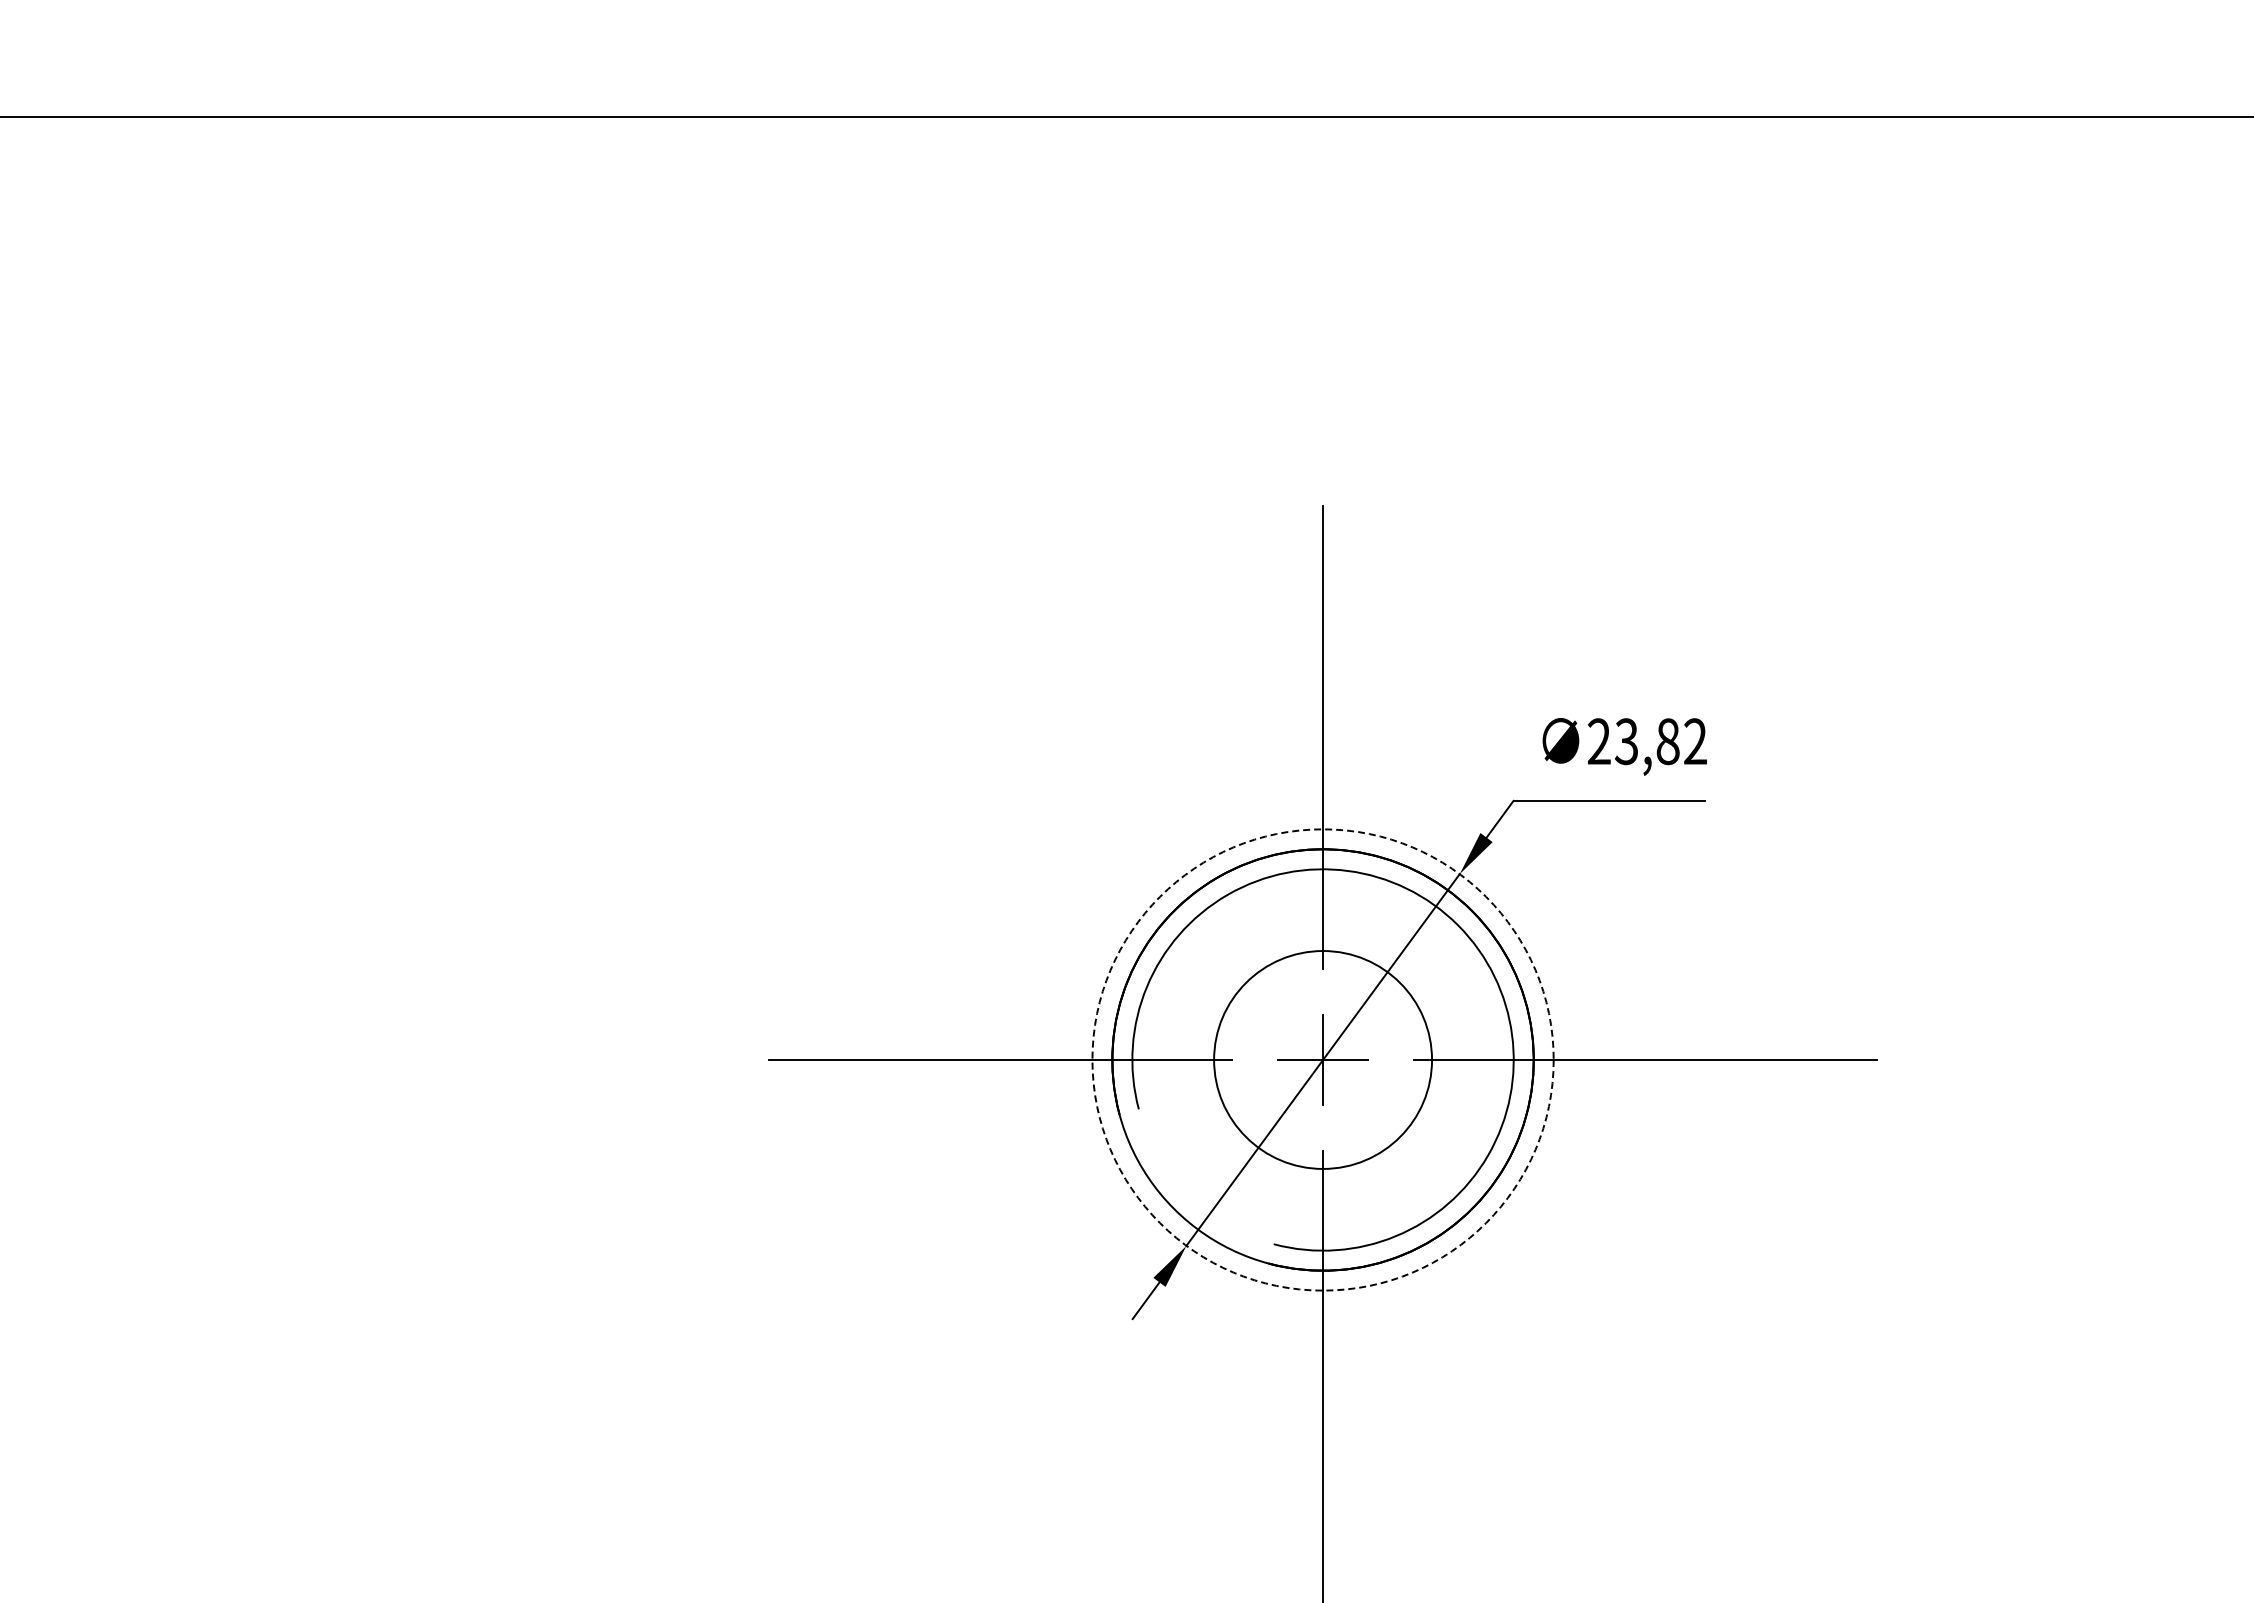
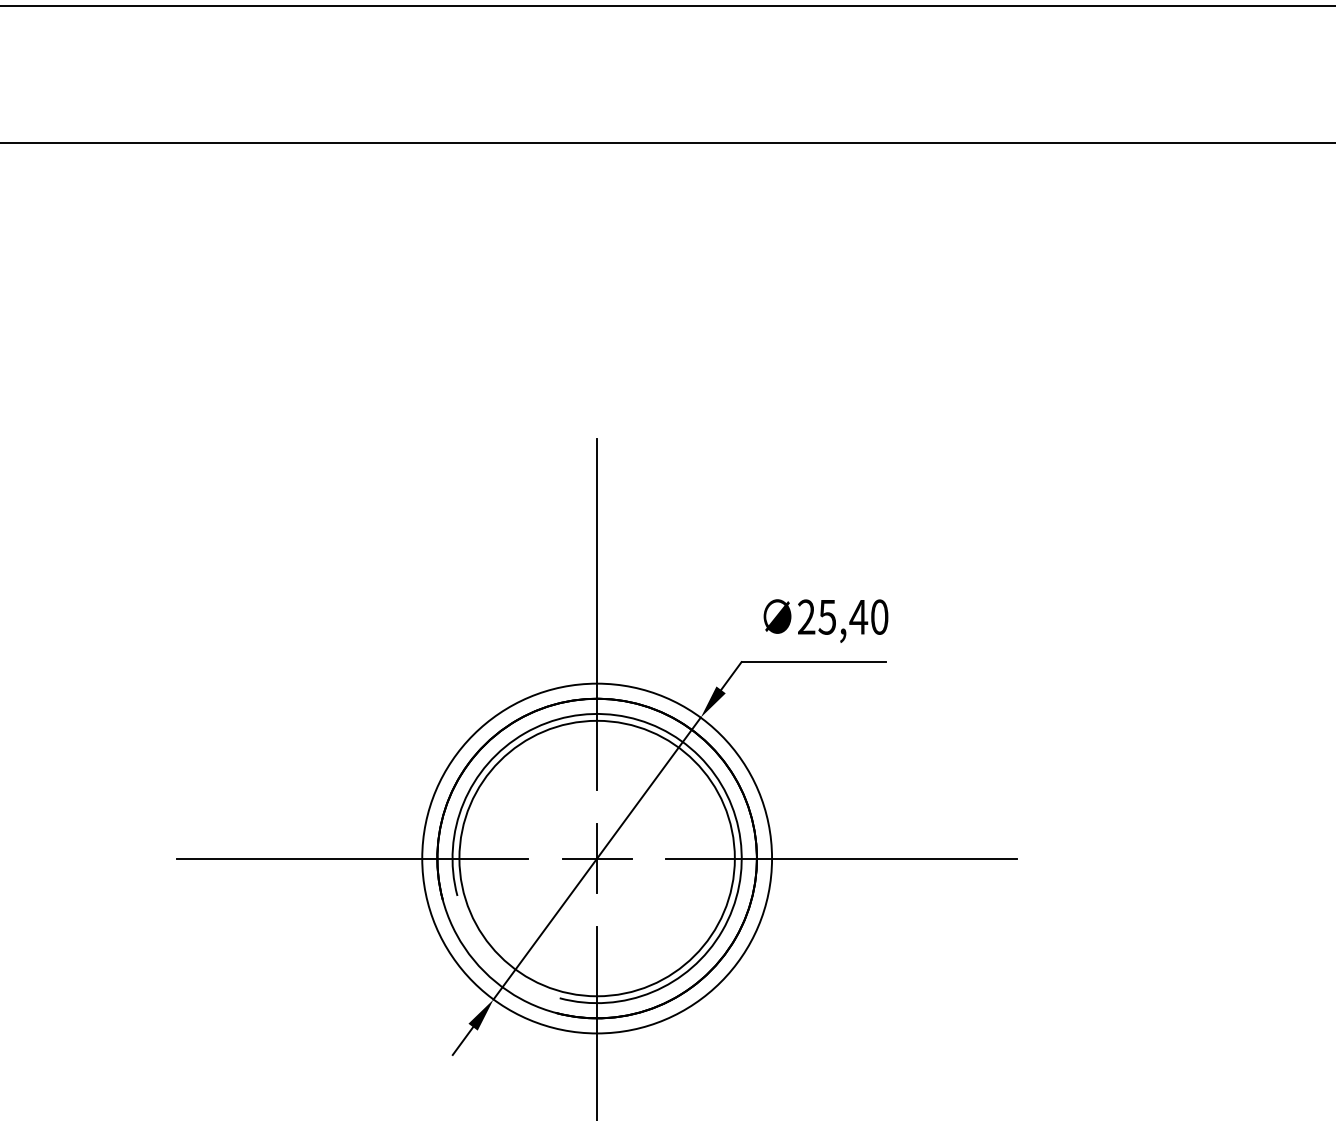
text: (1660, 741) -> (853, 617), 23,82 -> 25,40
circle: (1322, 1059) -> (596, 858), dashed -> solid
circle: (1322, 1059) -> (596, 858), size x1.67

